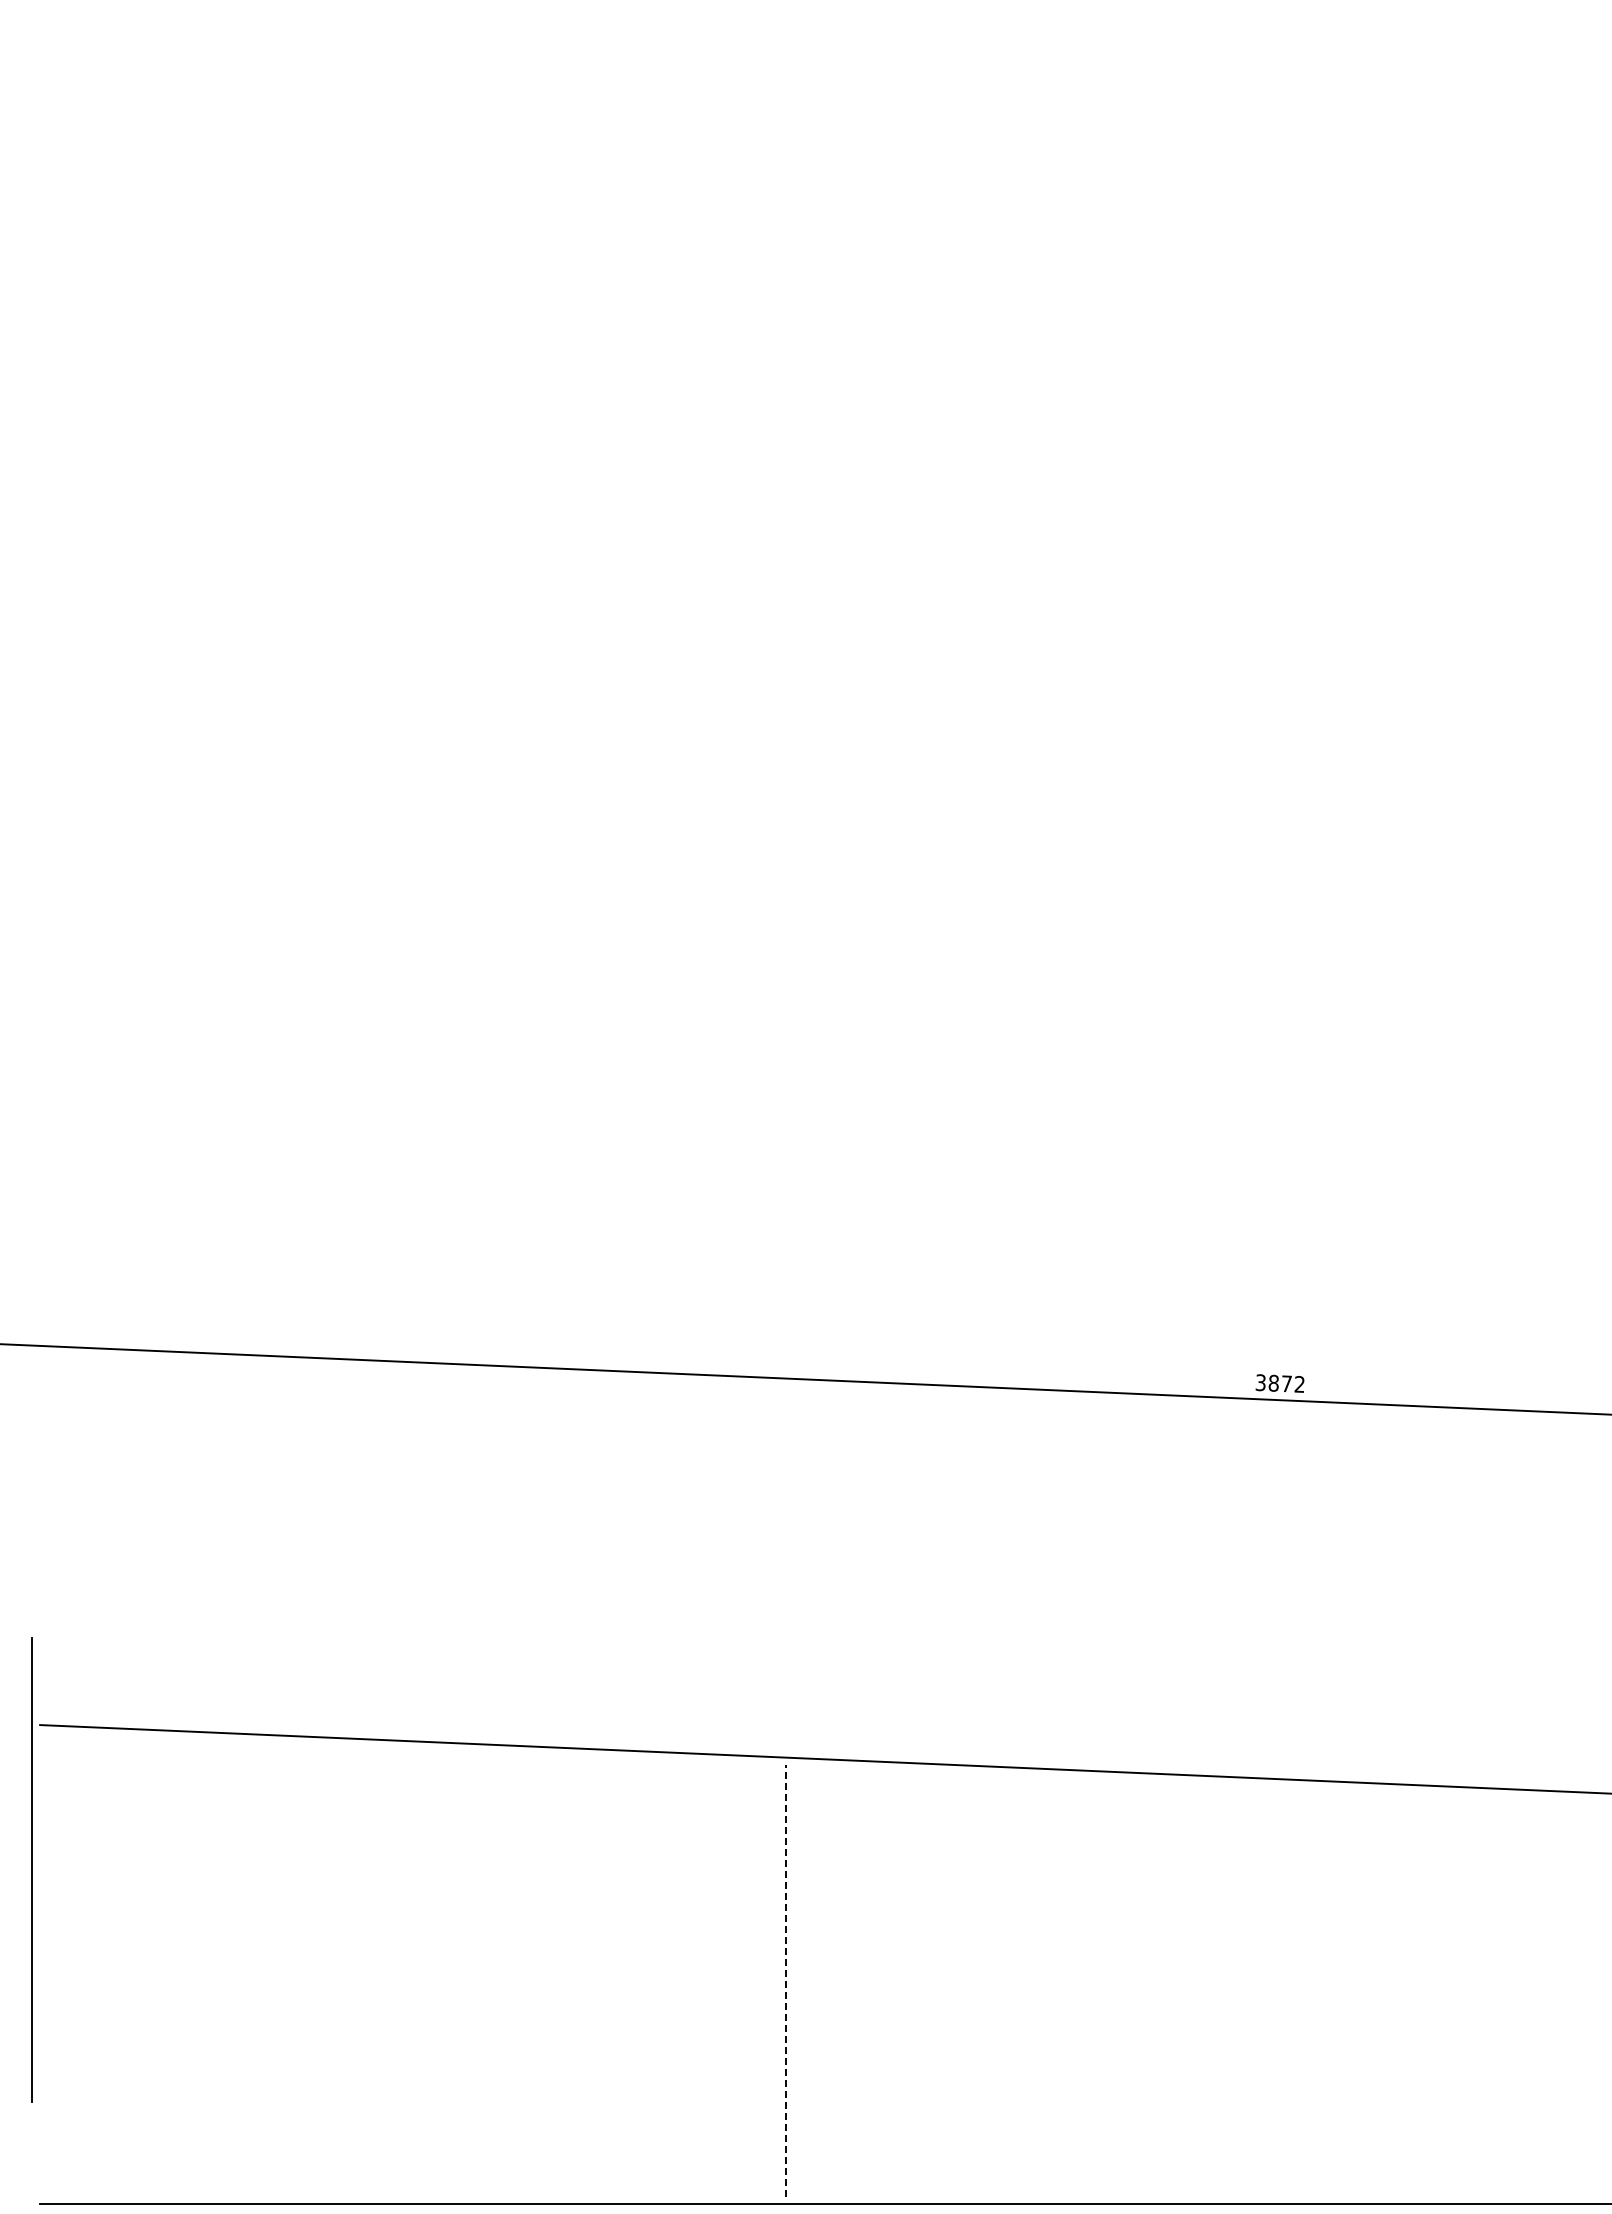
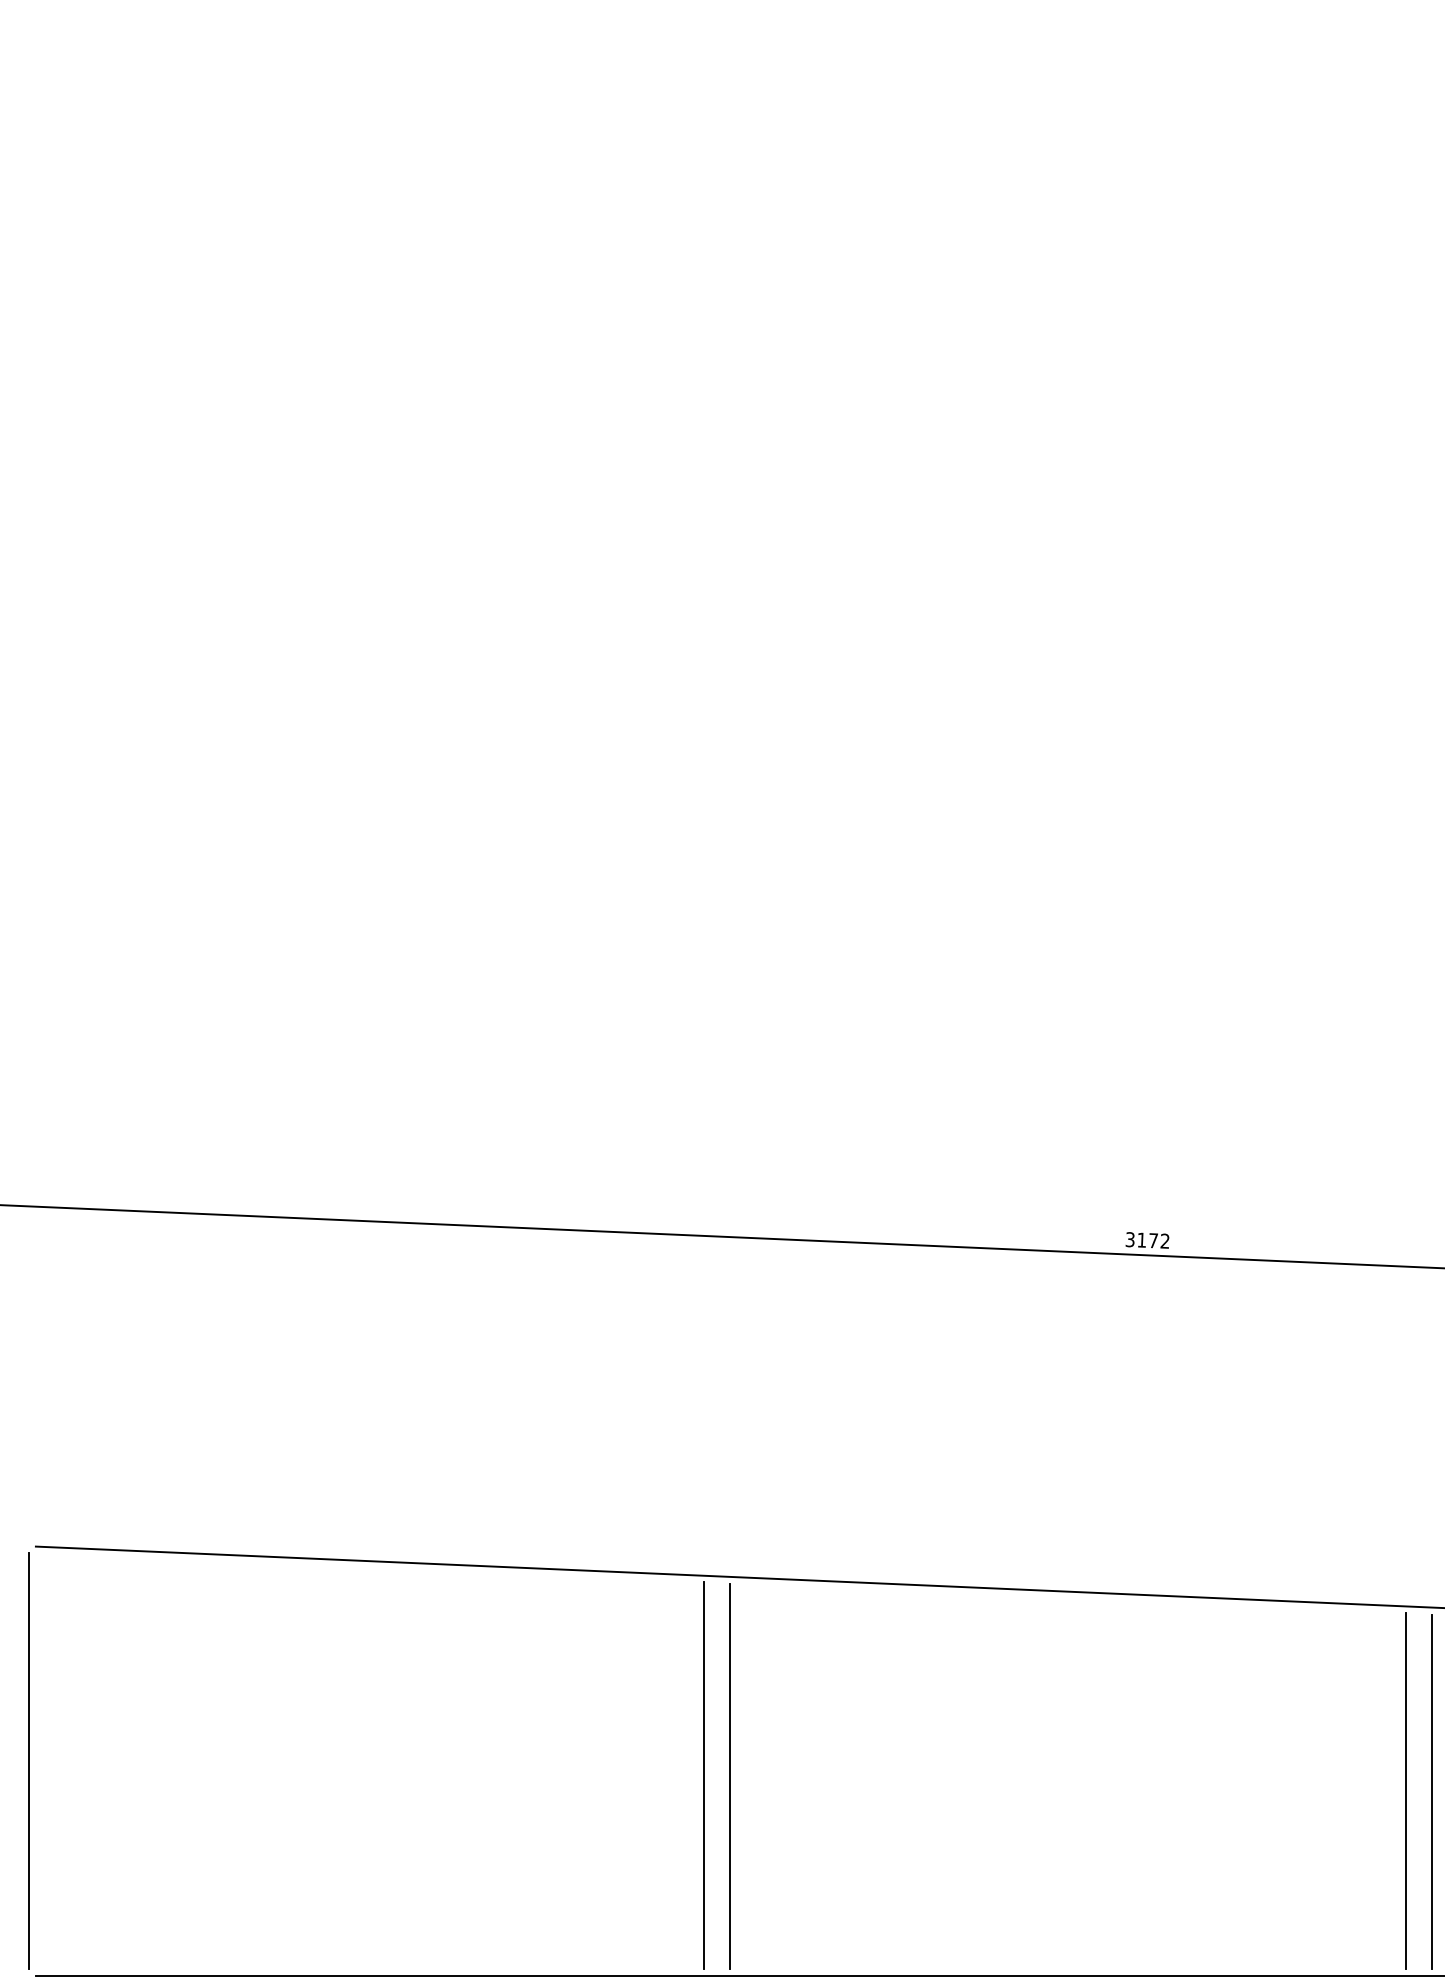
text: (1273, 1382) -> (1141, 1239), 3872 -> 3172
line: (31, 1869) -> (28, 1761), moved
line: (785, 1980) -> (704, 1775), dashed -> solid
line: (814, 1981) -> (730, 1776), added
line: (1567, 1997) -> (1405, 1790), added
line: (1597, 1998) -> (1432, 1791), added

